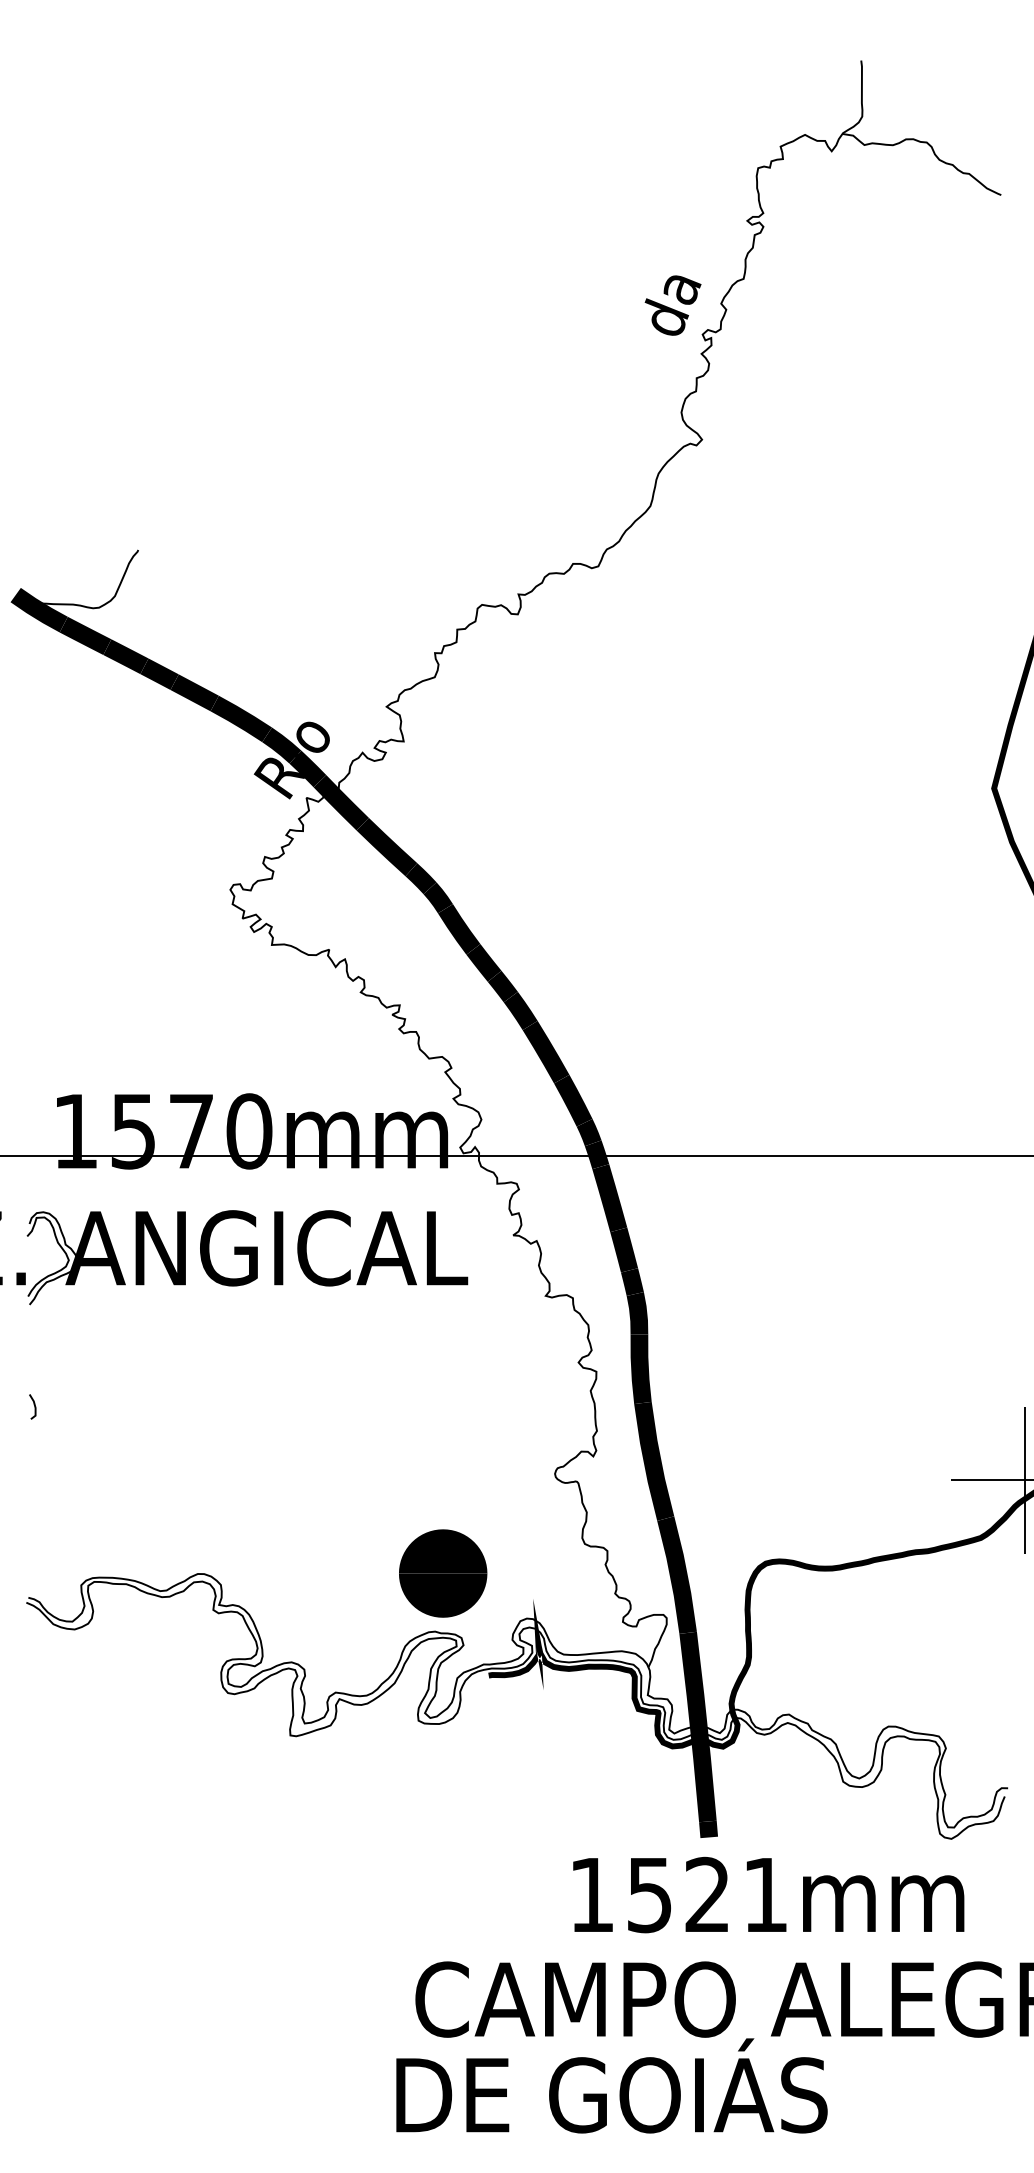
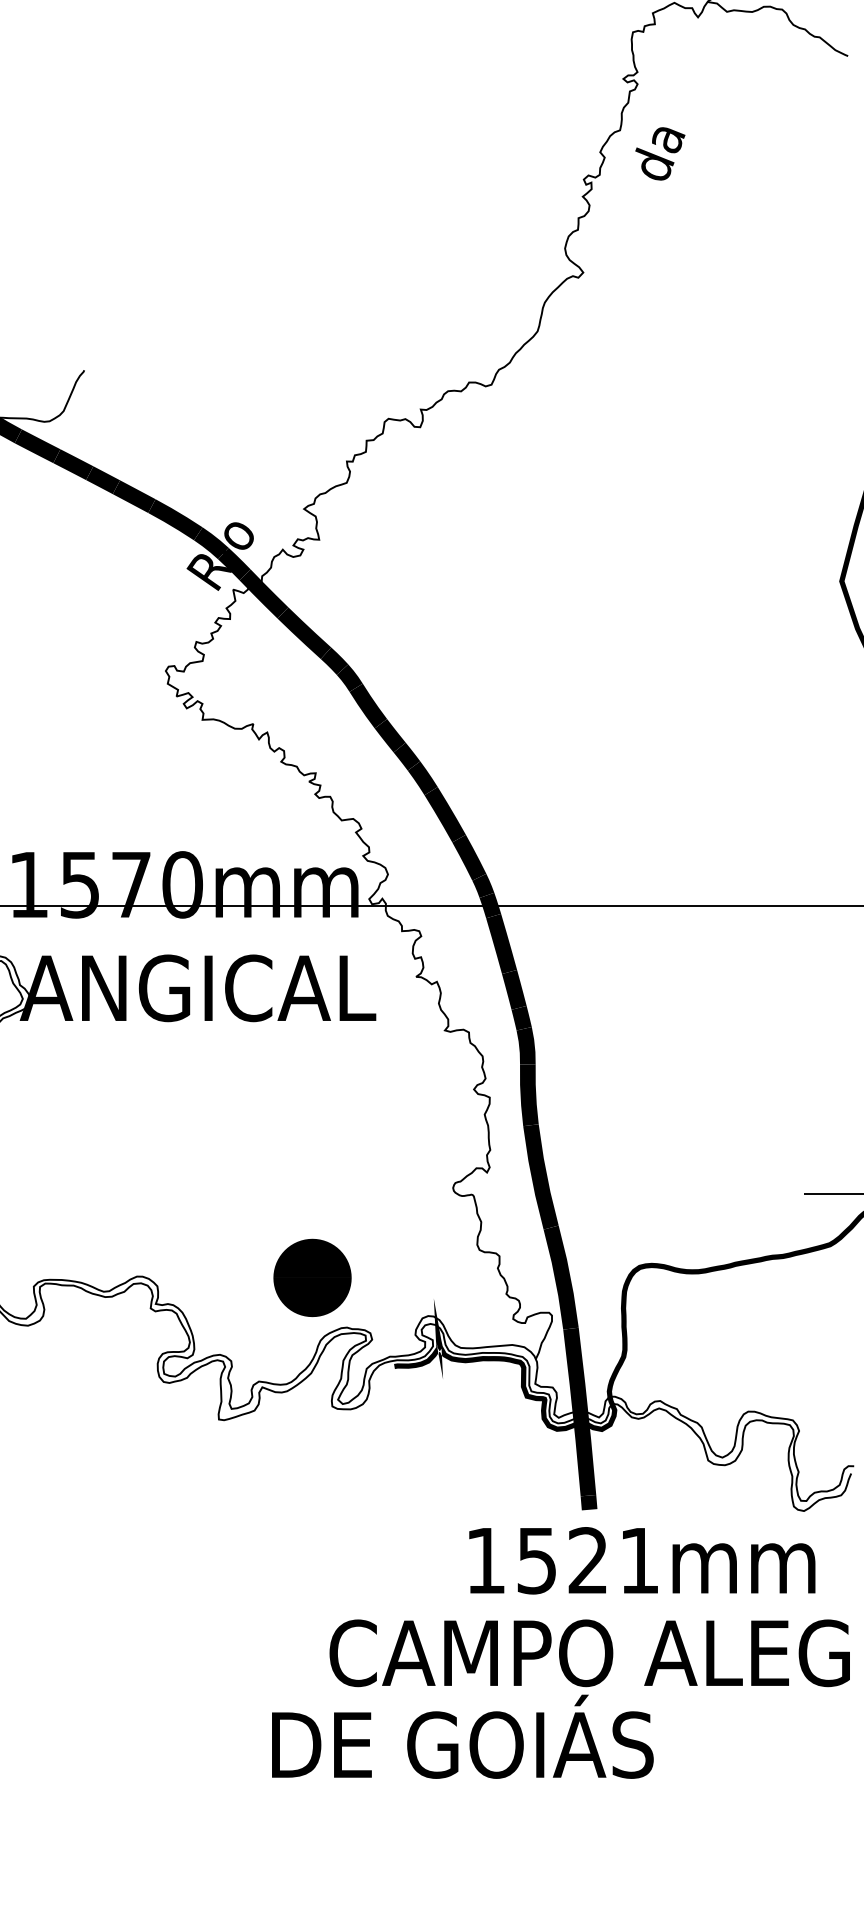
text: (672, 305) -> (659, 153), moved
part: (443, 1573) -> (312, 1277), moved
text: (611, 2085) -> (462, 1736), moved

